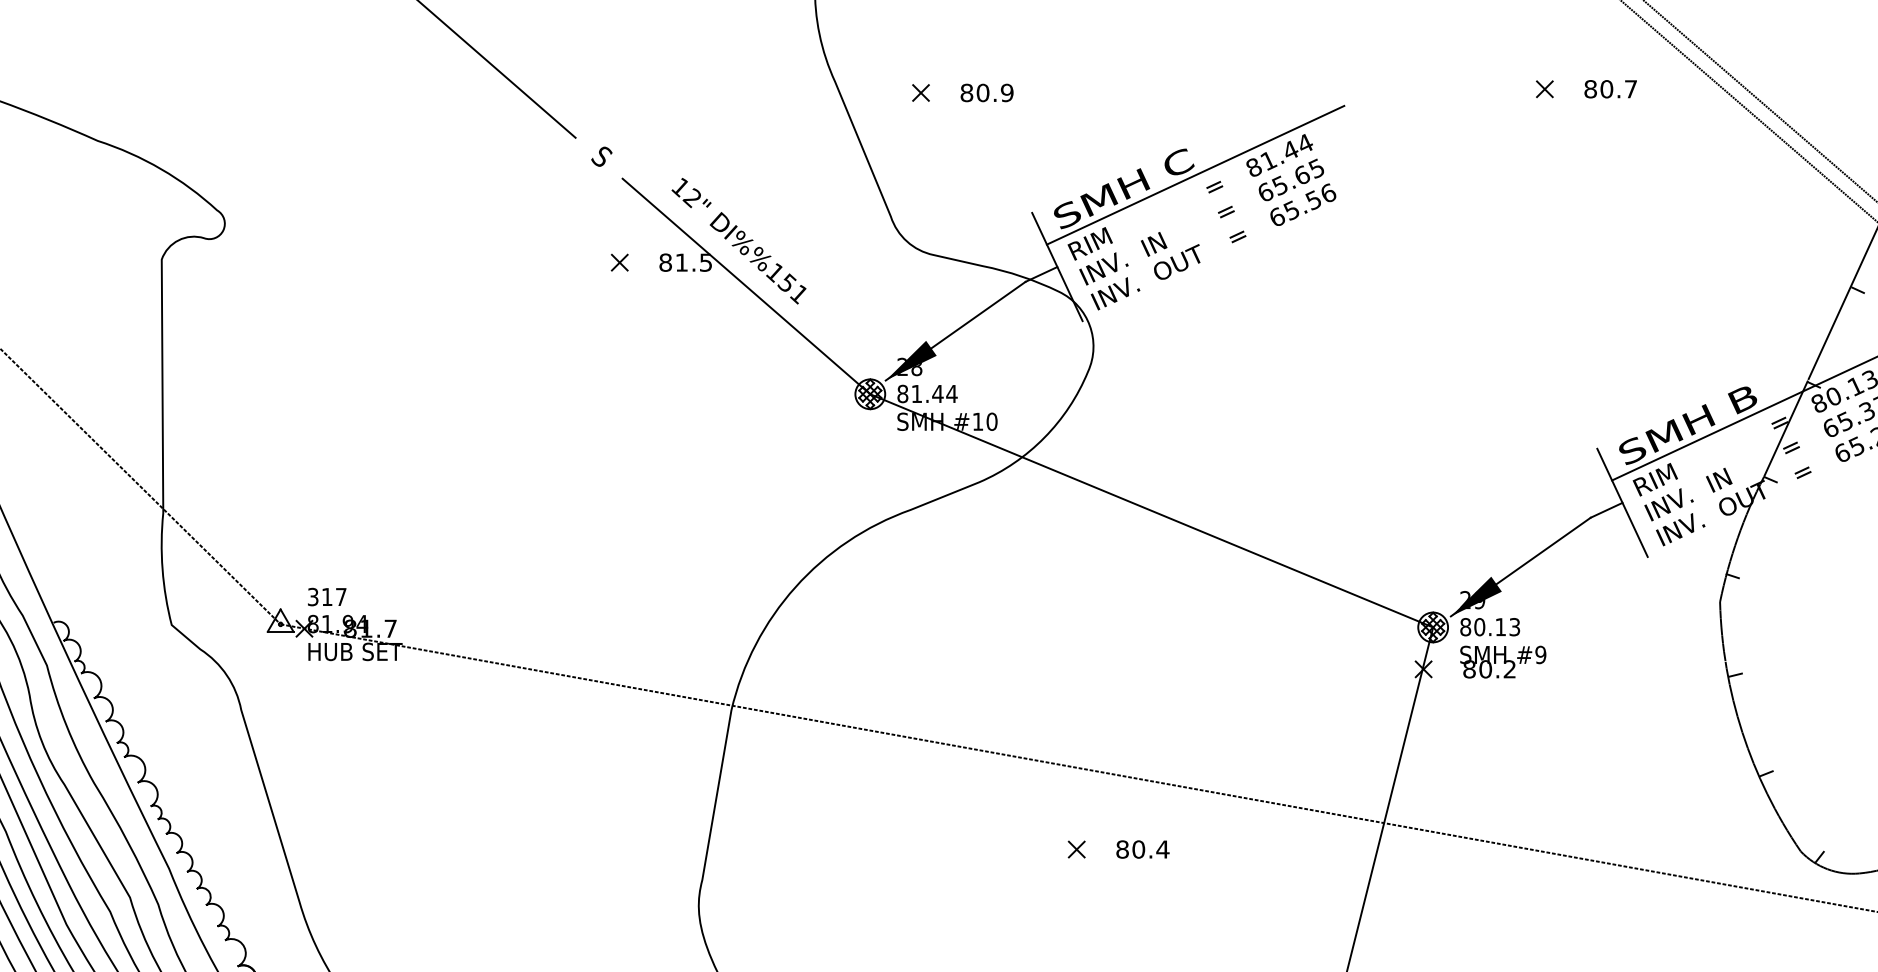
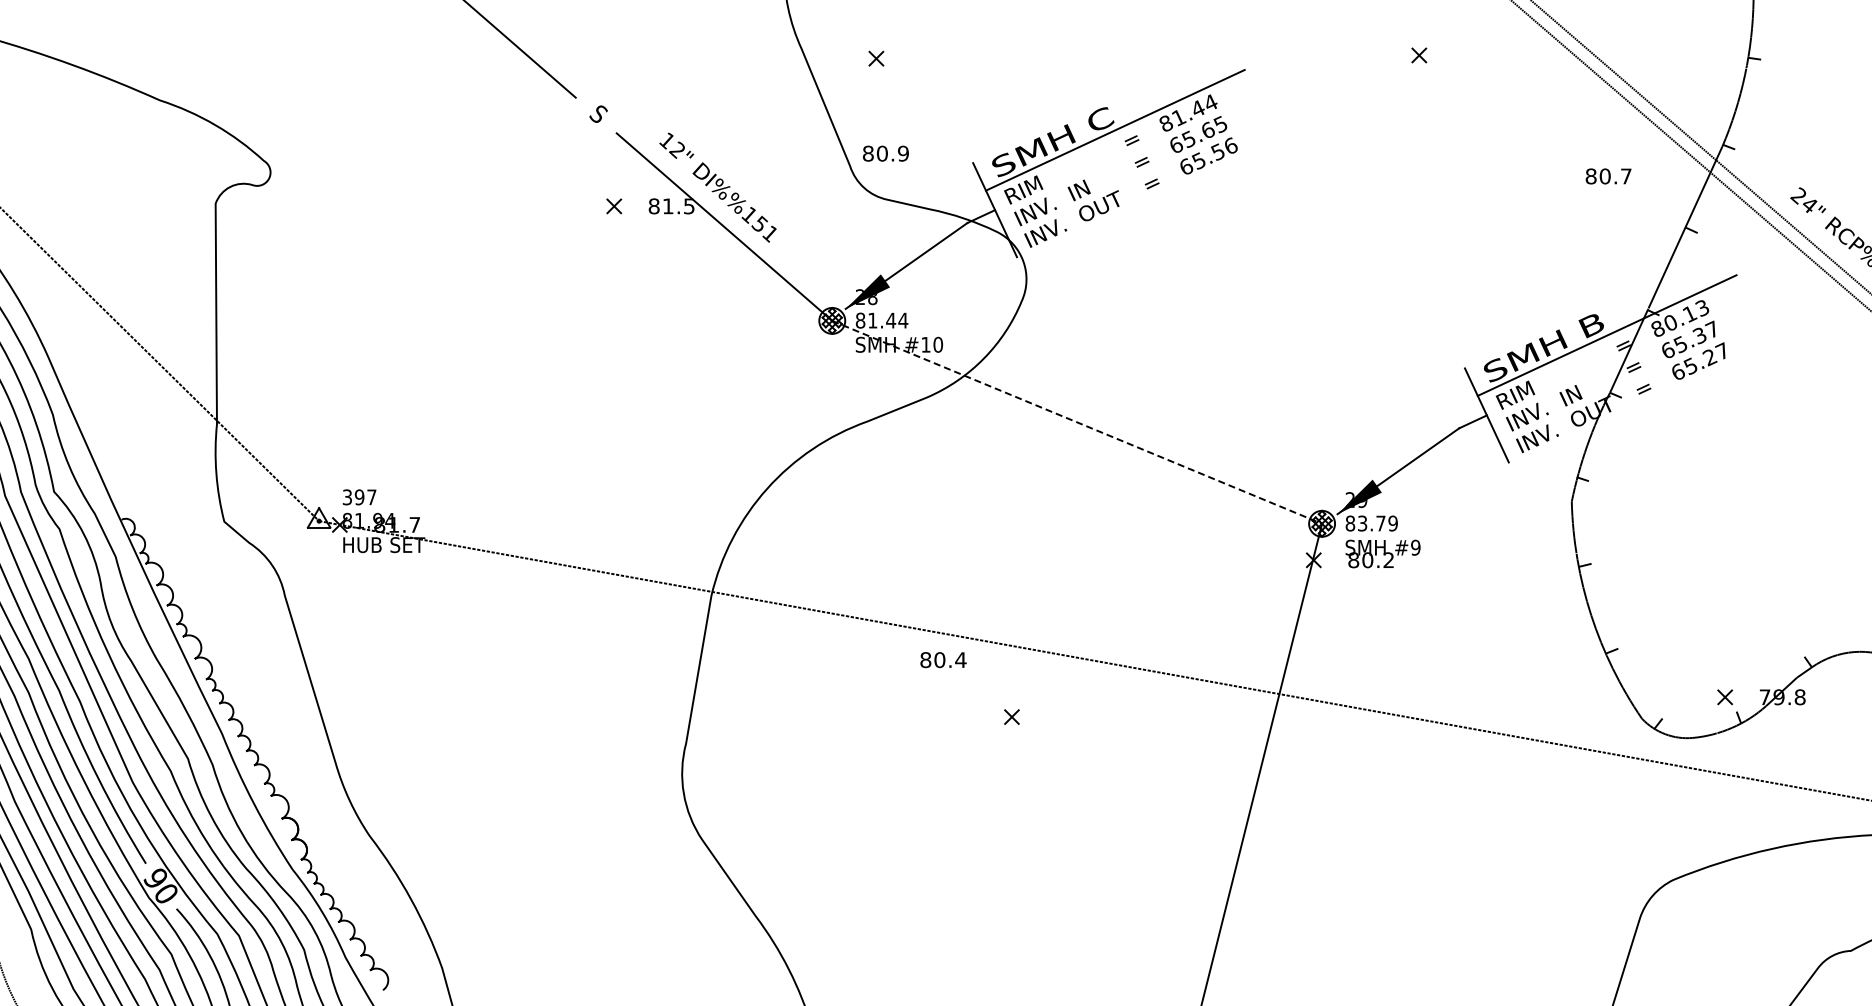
text: (1610, 89) -> (1608, 176), moved
text: (986, 92) -> (885, 153), moved
line: (1152, 511) -> (1077, 422), solid -> dashed
text: (327, 597) -> (359, 497), 317 -> 397
text: (1496, 627) -> (1377, 523), 80.13 -> 83.79
text: (1142, 850) -> (943, 660), moved

